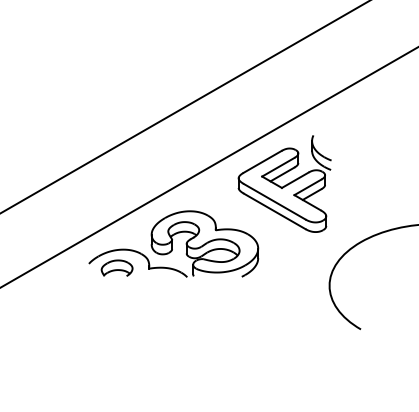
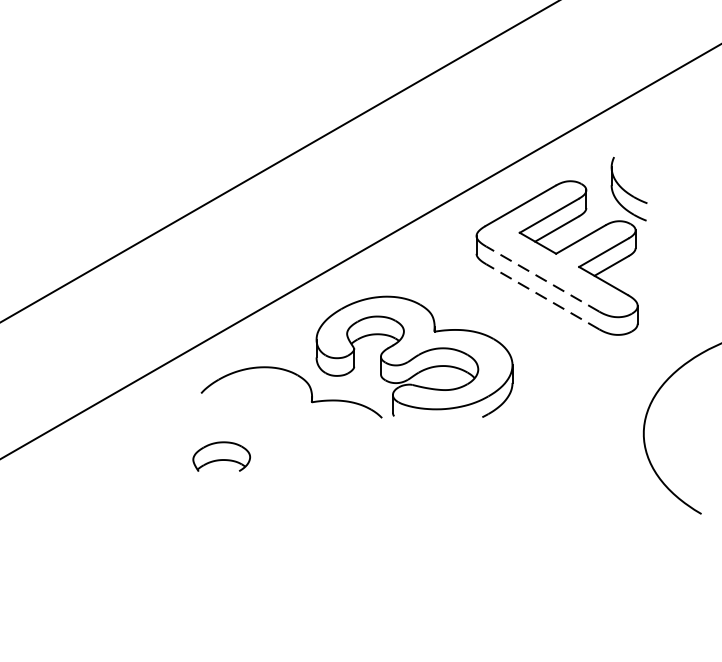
line: (274, 201) -> (542, 278), solid -> dashed
line: (274, 211) -> (542, 297), solid -> dashed
part: (116, 267) -> (220, 455), moved

